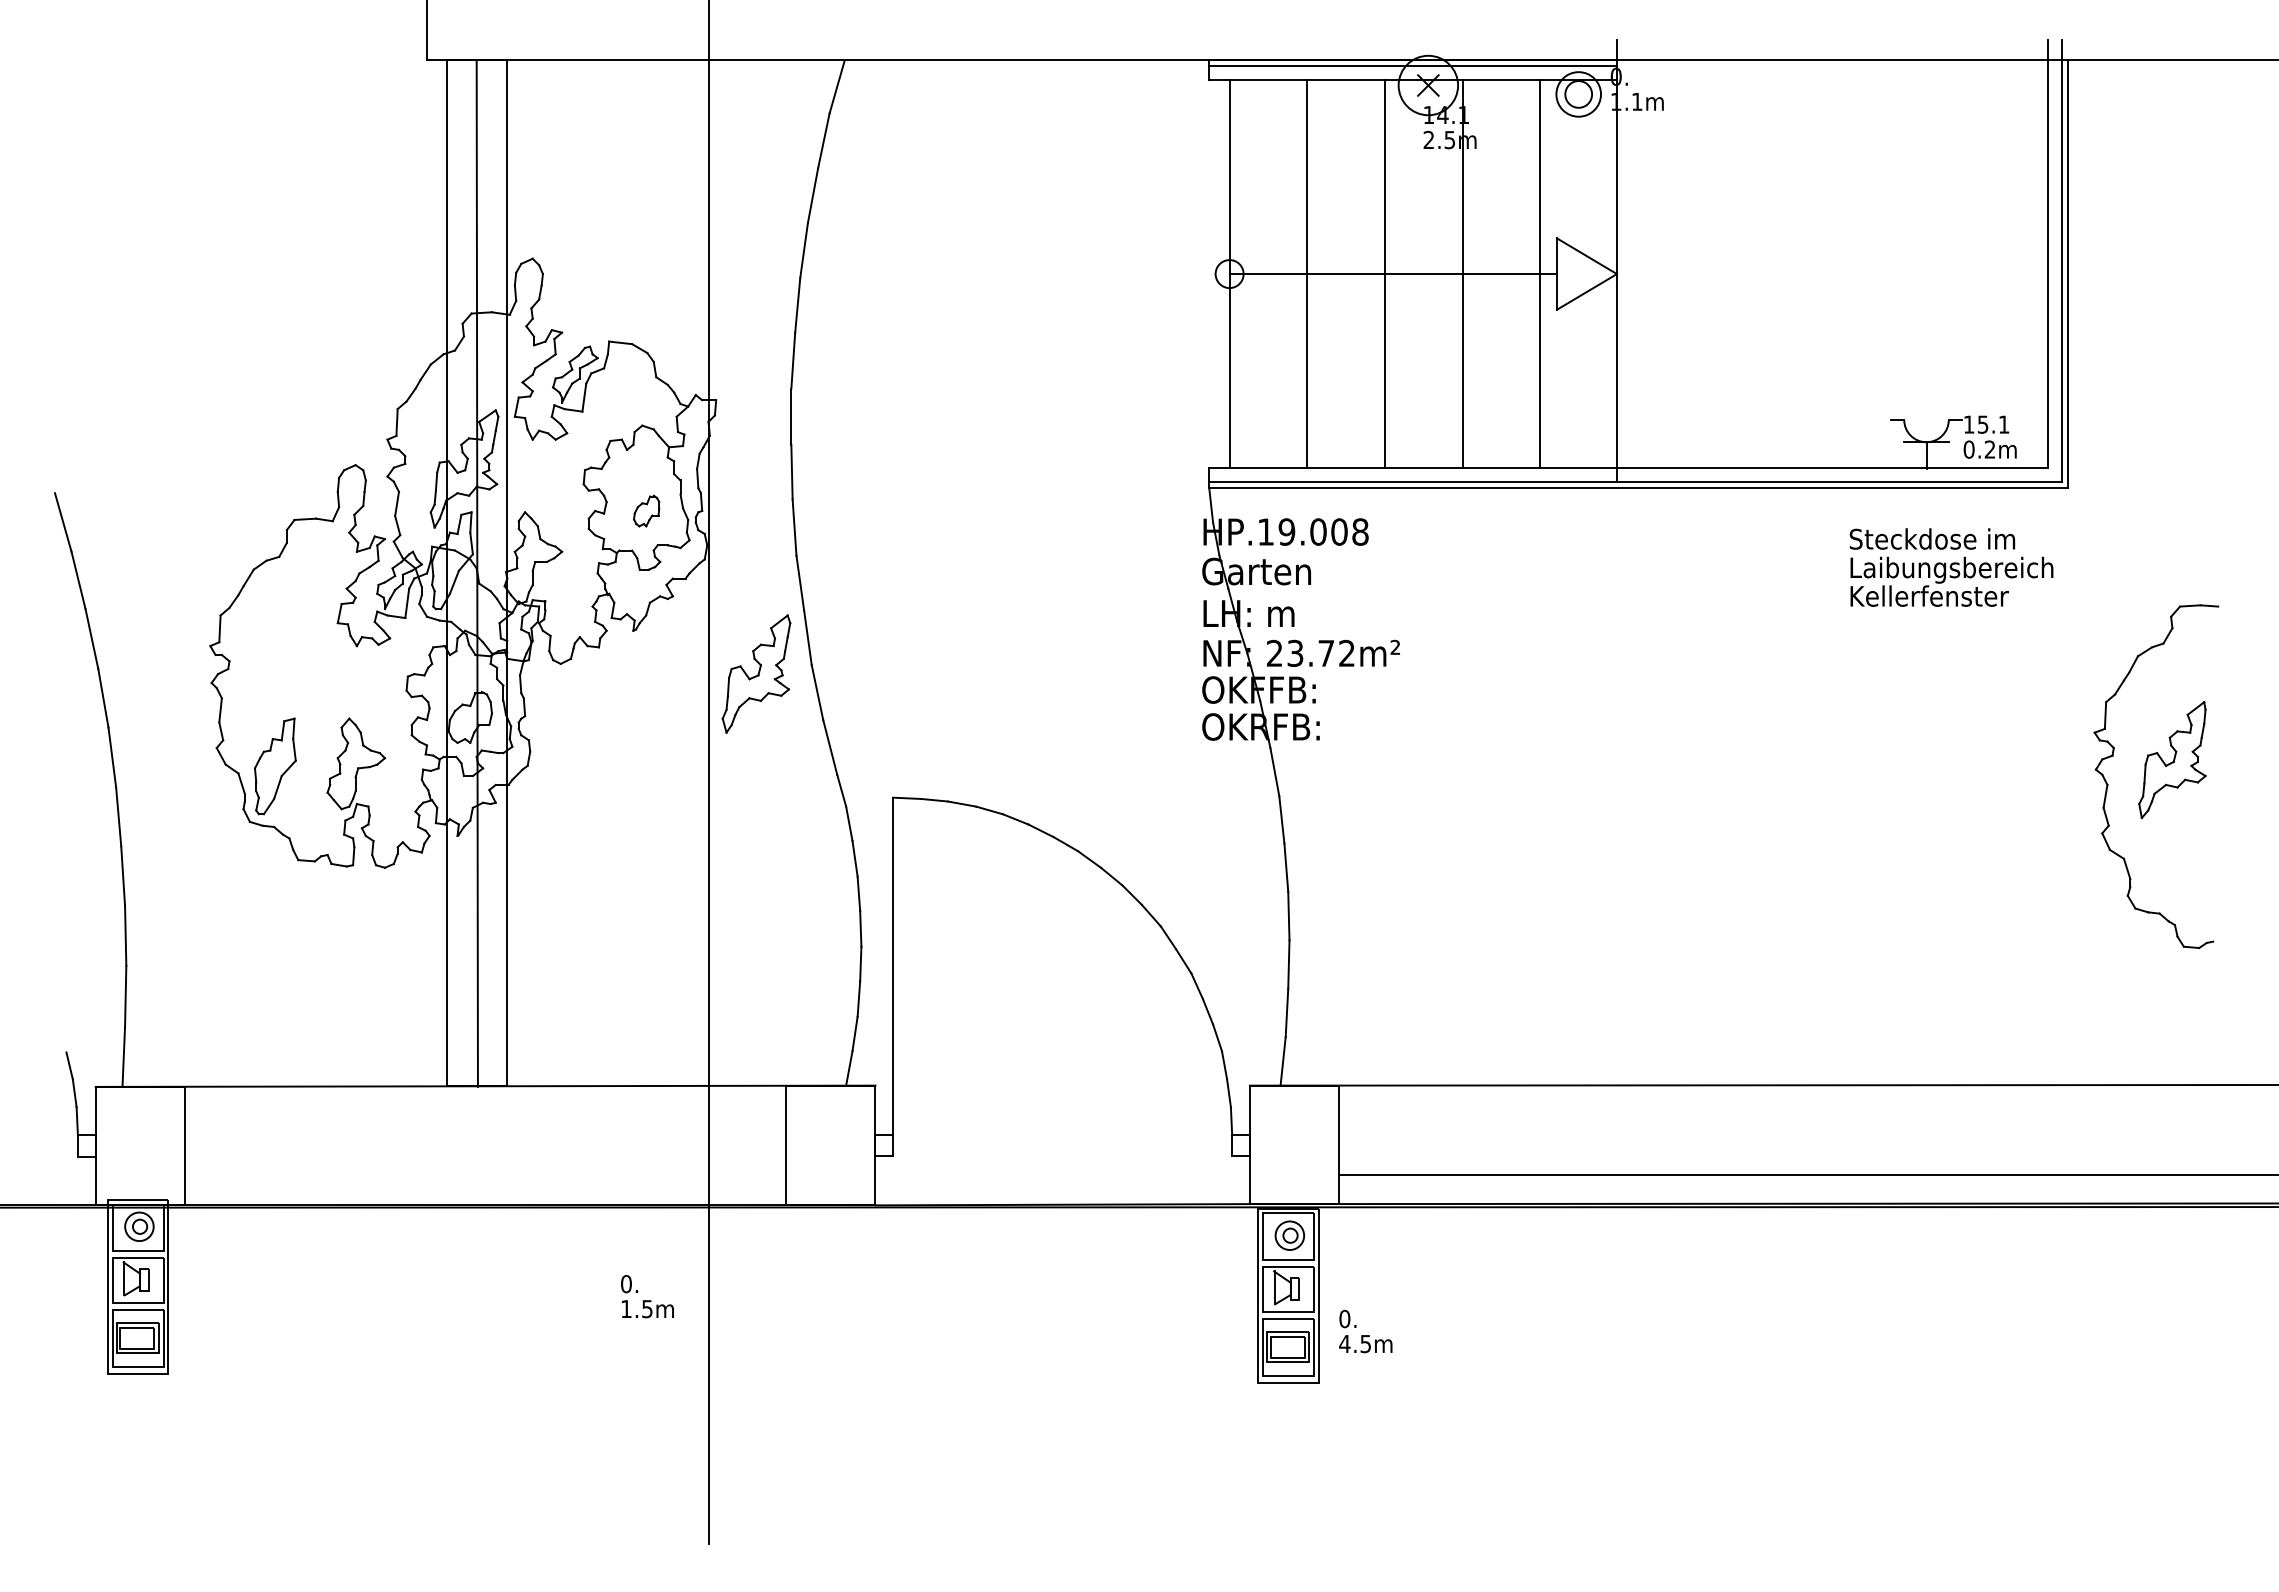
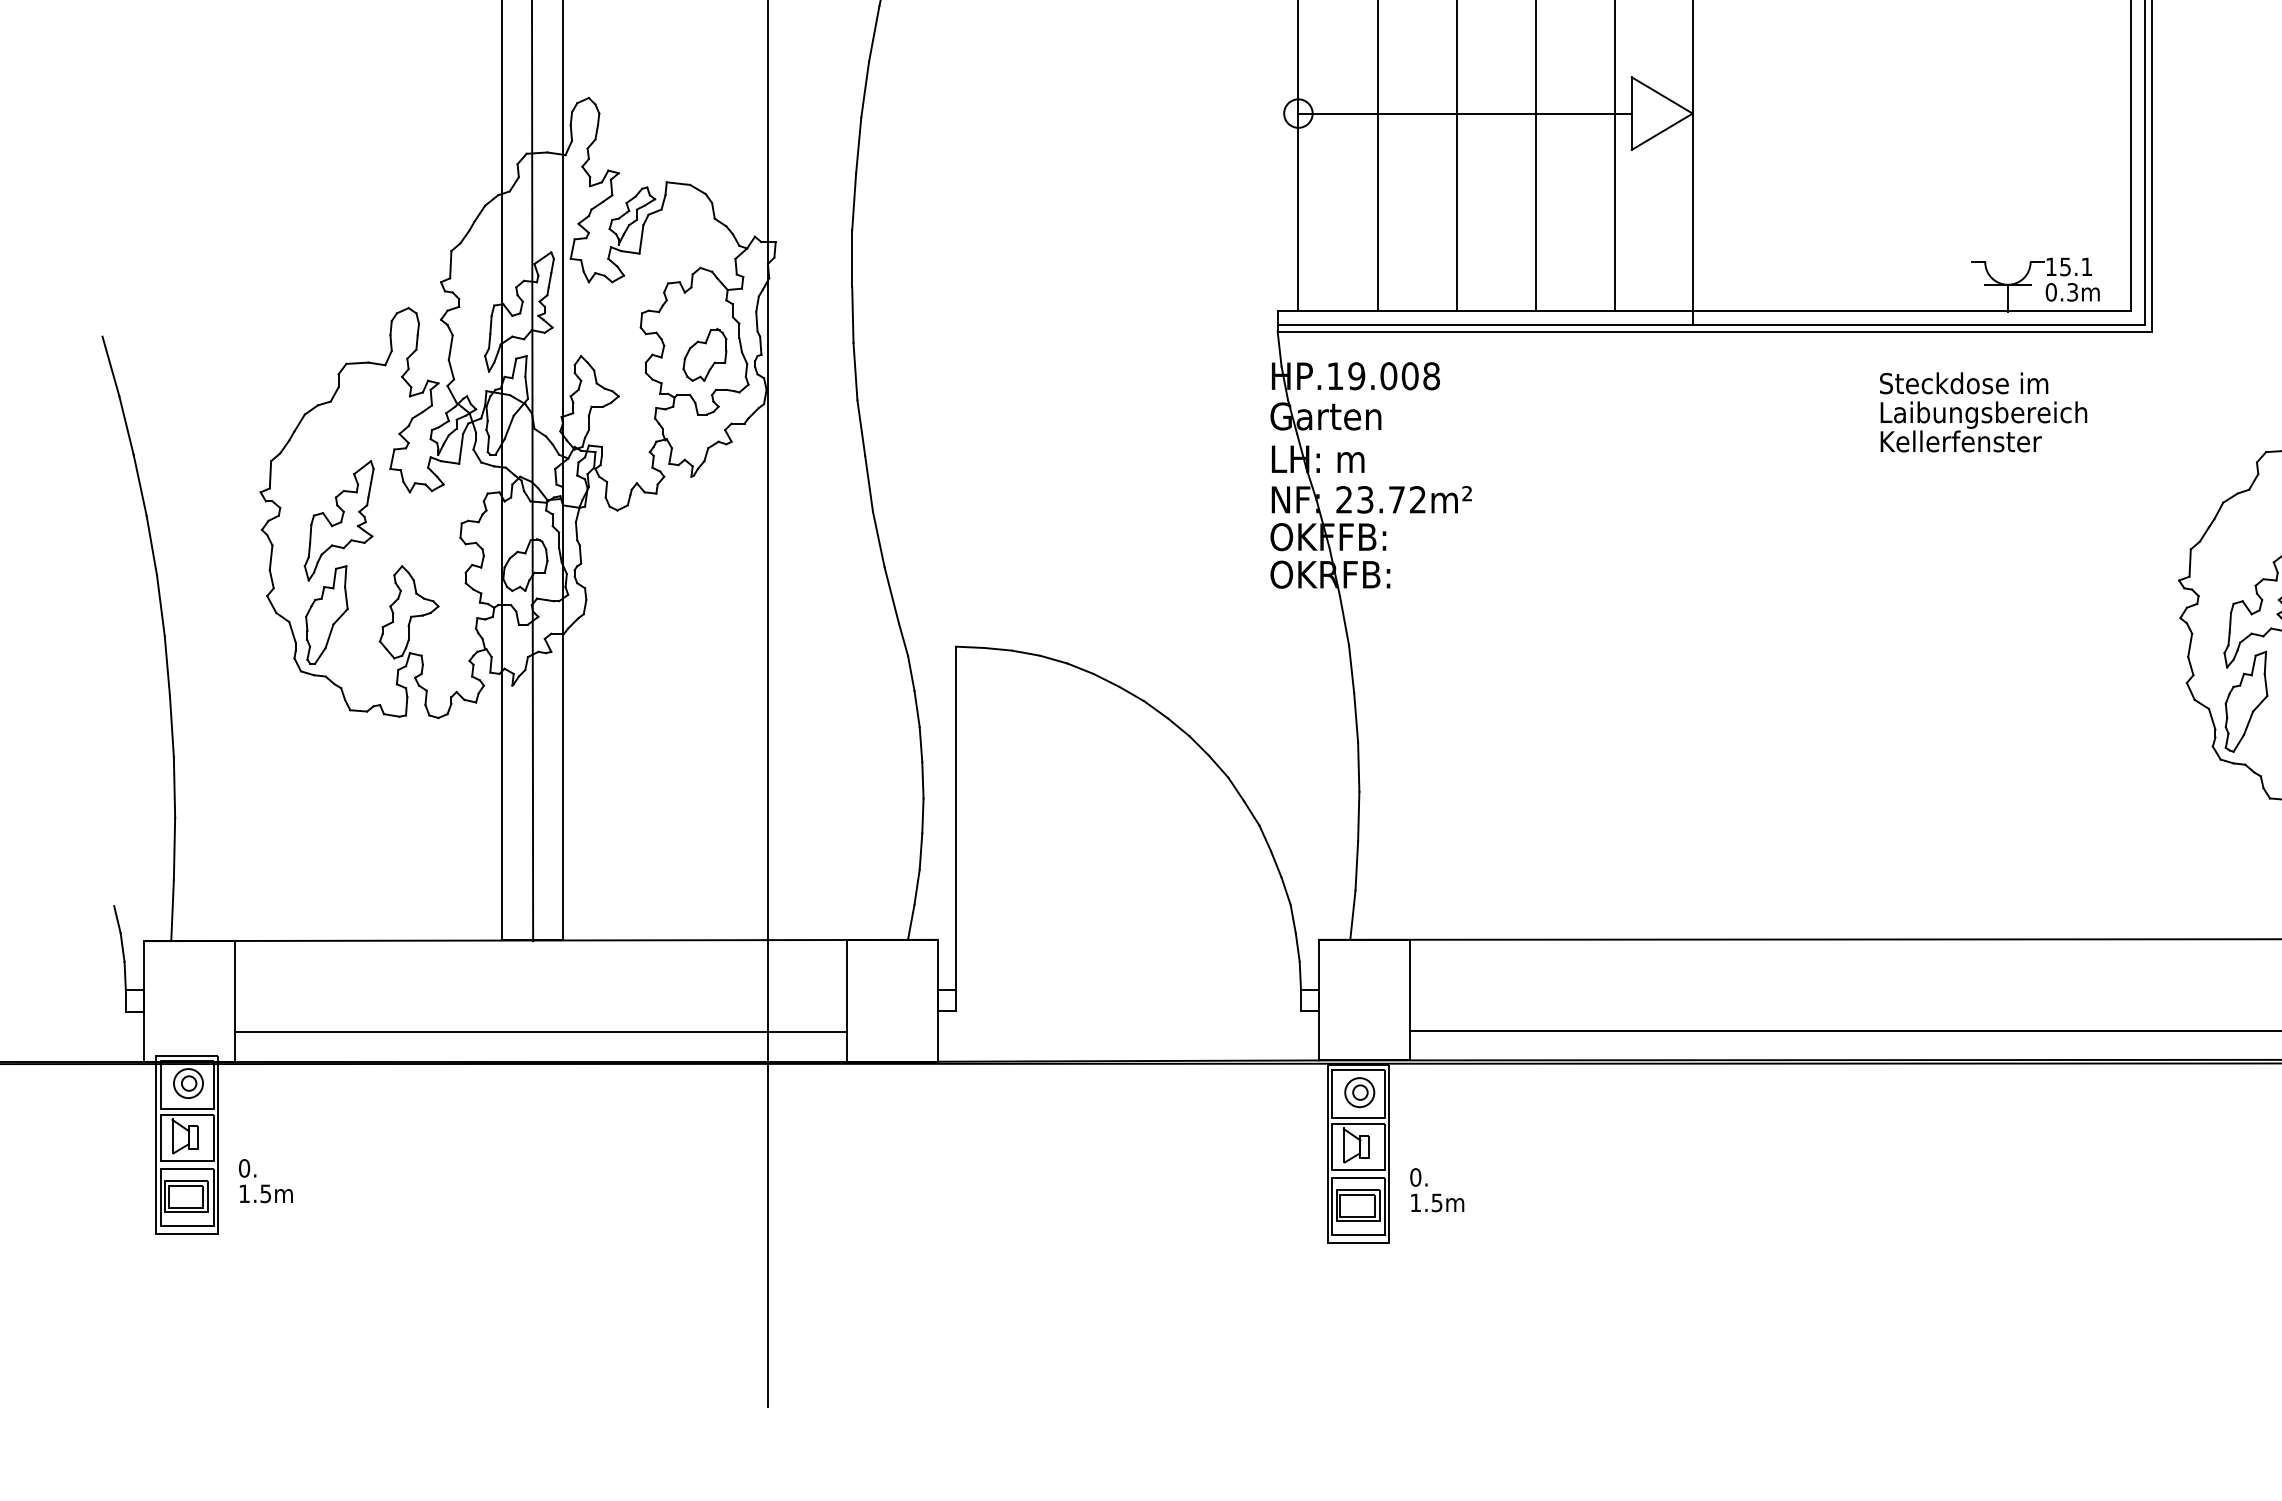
text: (1989, 449) -> (2072, 292), 0.2m -> 0.3m
part: (646, 510) -> (704, 354), size x1.67
text: (1951, 567) -> (1983, 412), moved
part: (756, 673) -> (339, 520), moved
part: (2160, 851) -> (2246, 701), added
line: (485, 1176) -> (540, 1032), added
text: (647, 1296) -> (265, 1180), moved
text: (1344, 1343) -> (1415, 1202), 4.5m -> 1.5m

